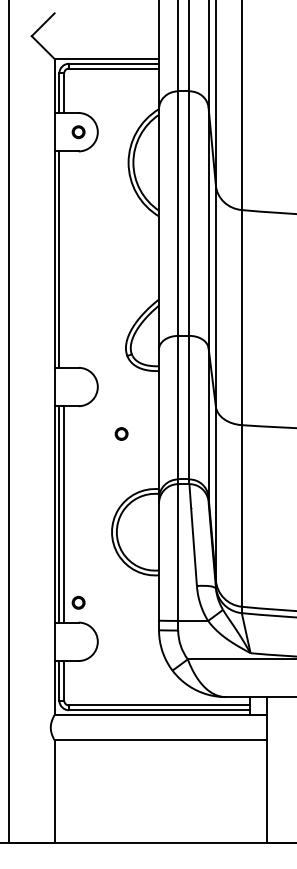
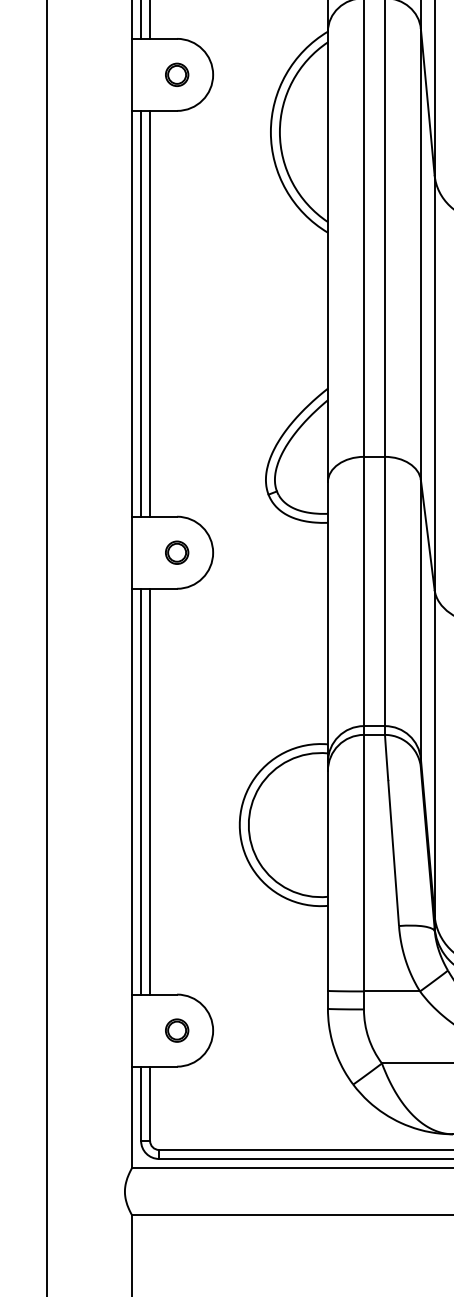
line: (64, 259) -> (150, 313), added
circle: (121, 433) -> (176, 551), moved
circle: (78, 602) -> (176, 1030), moved

